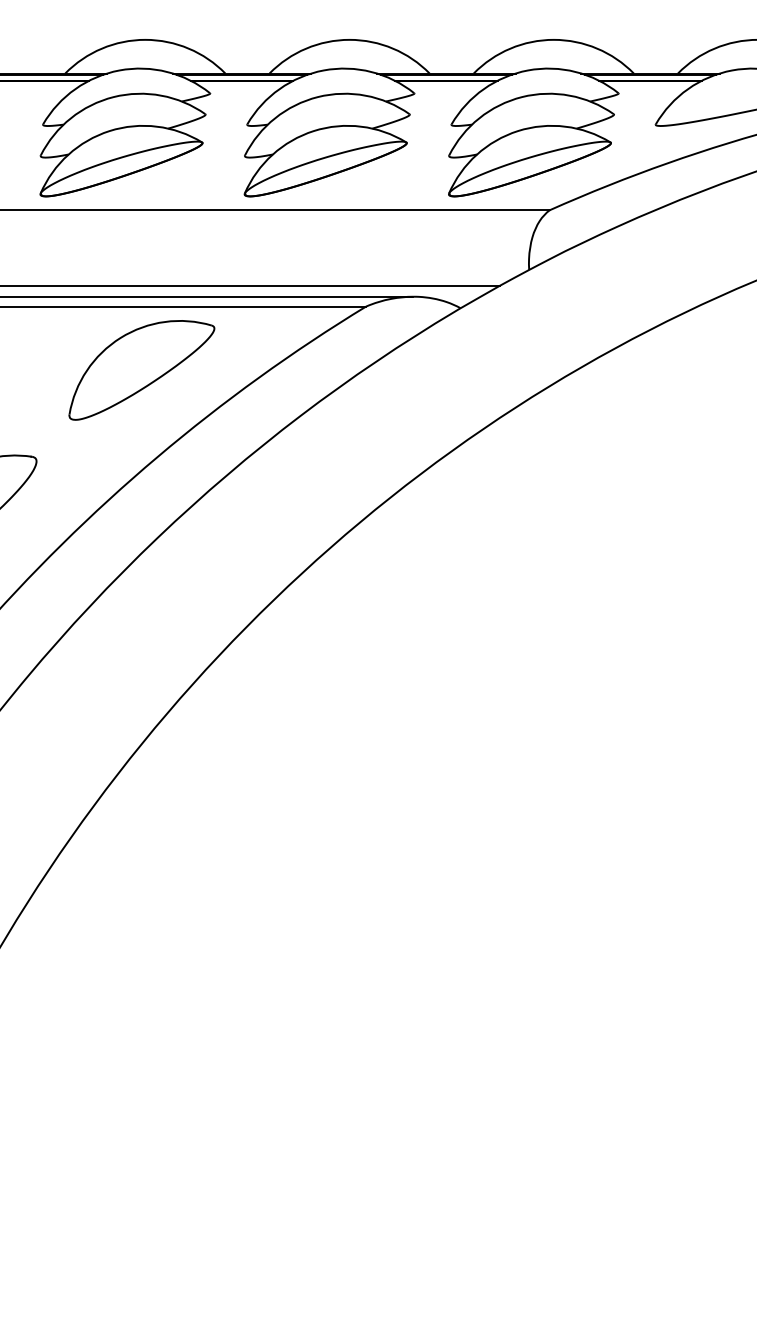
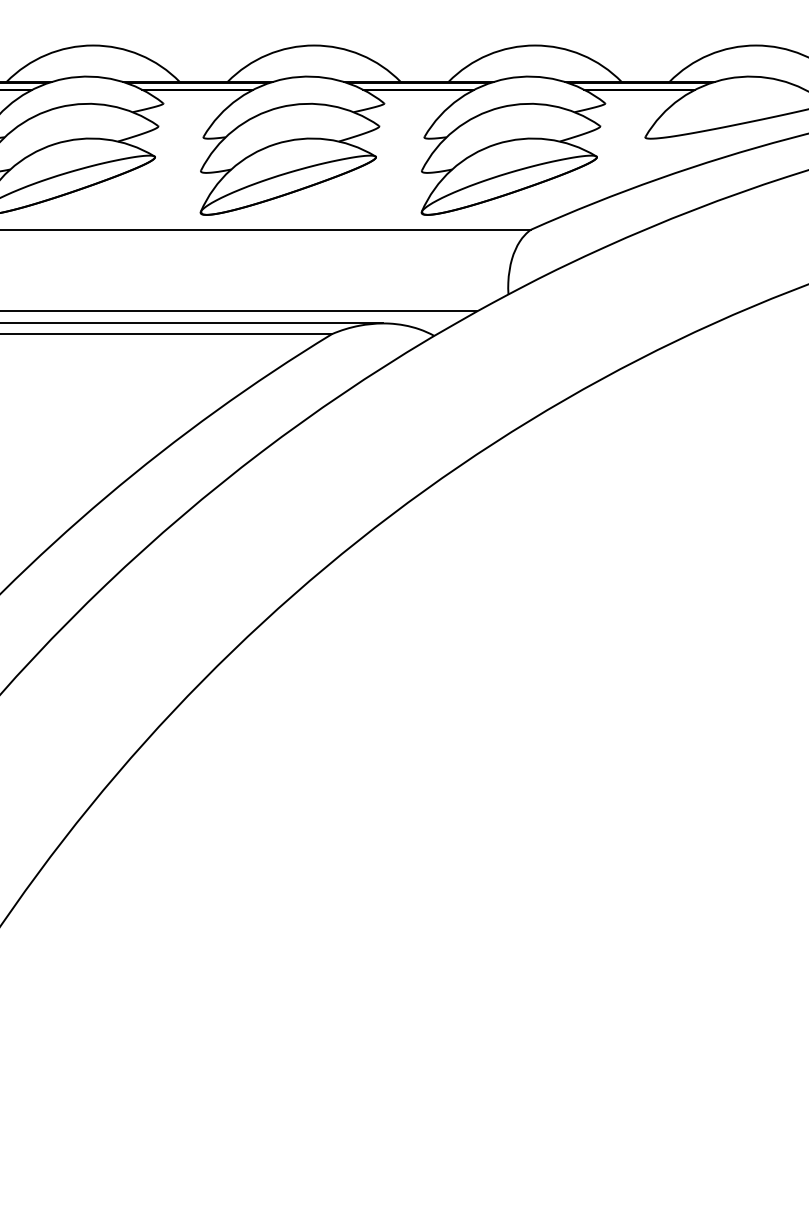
part: (141, 370) -> (89, 403), removed

